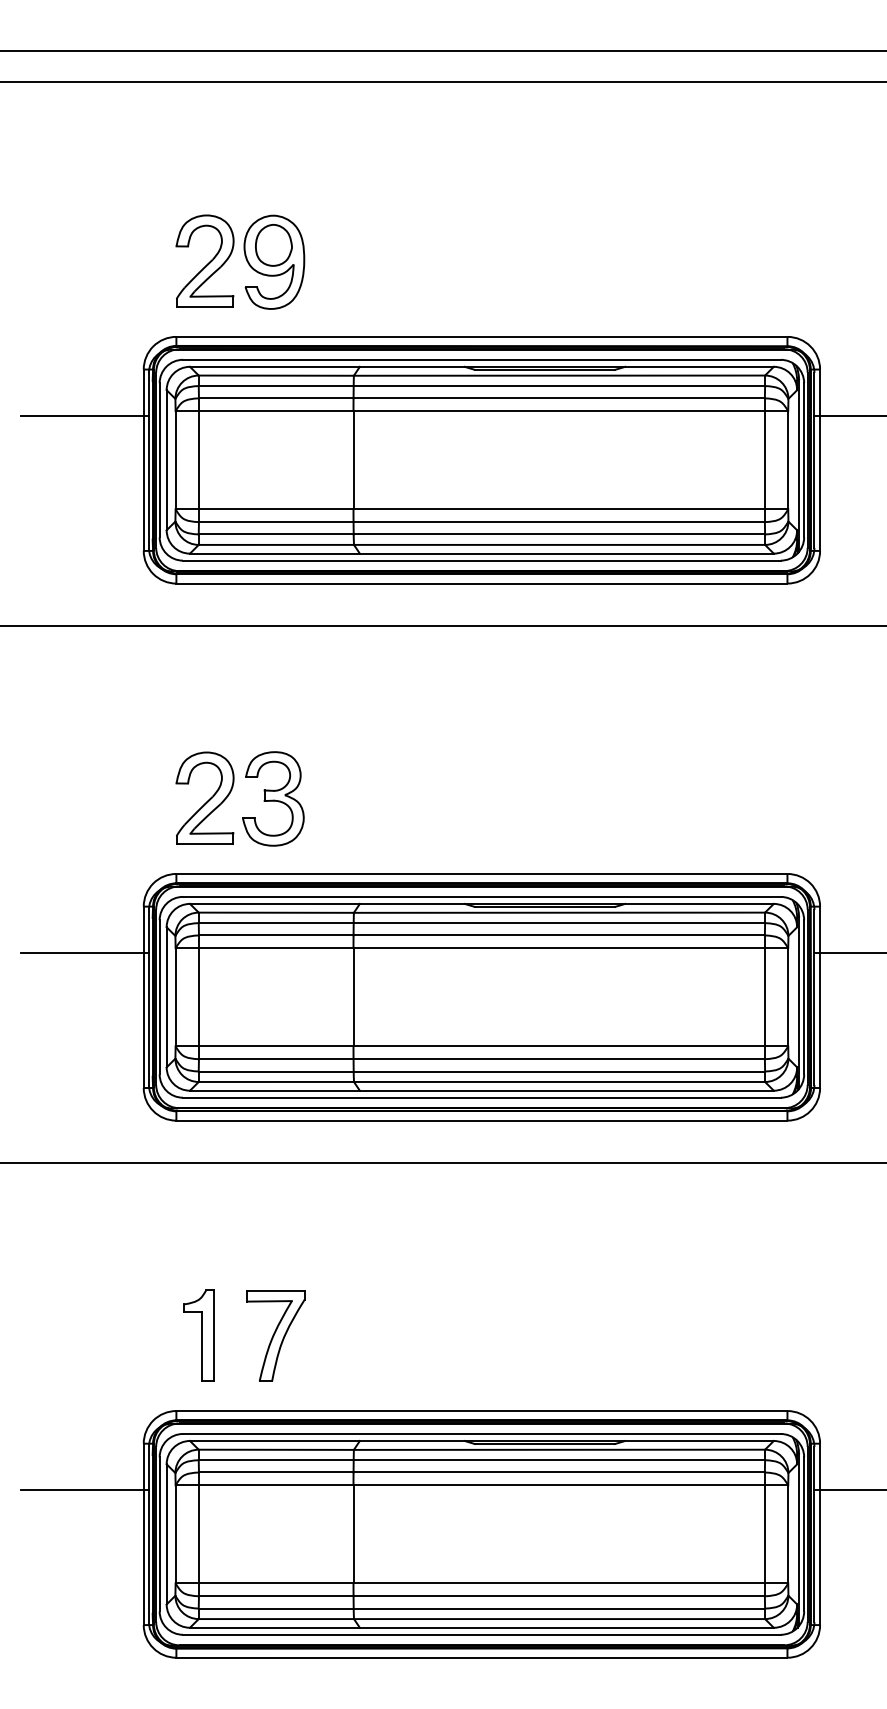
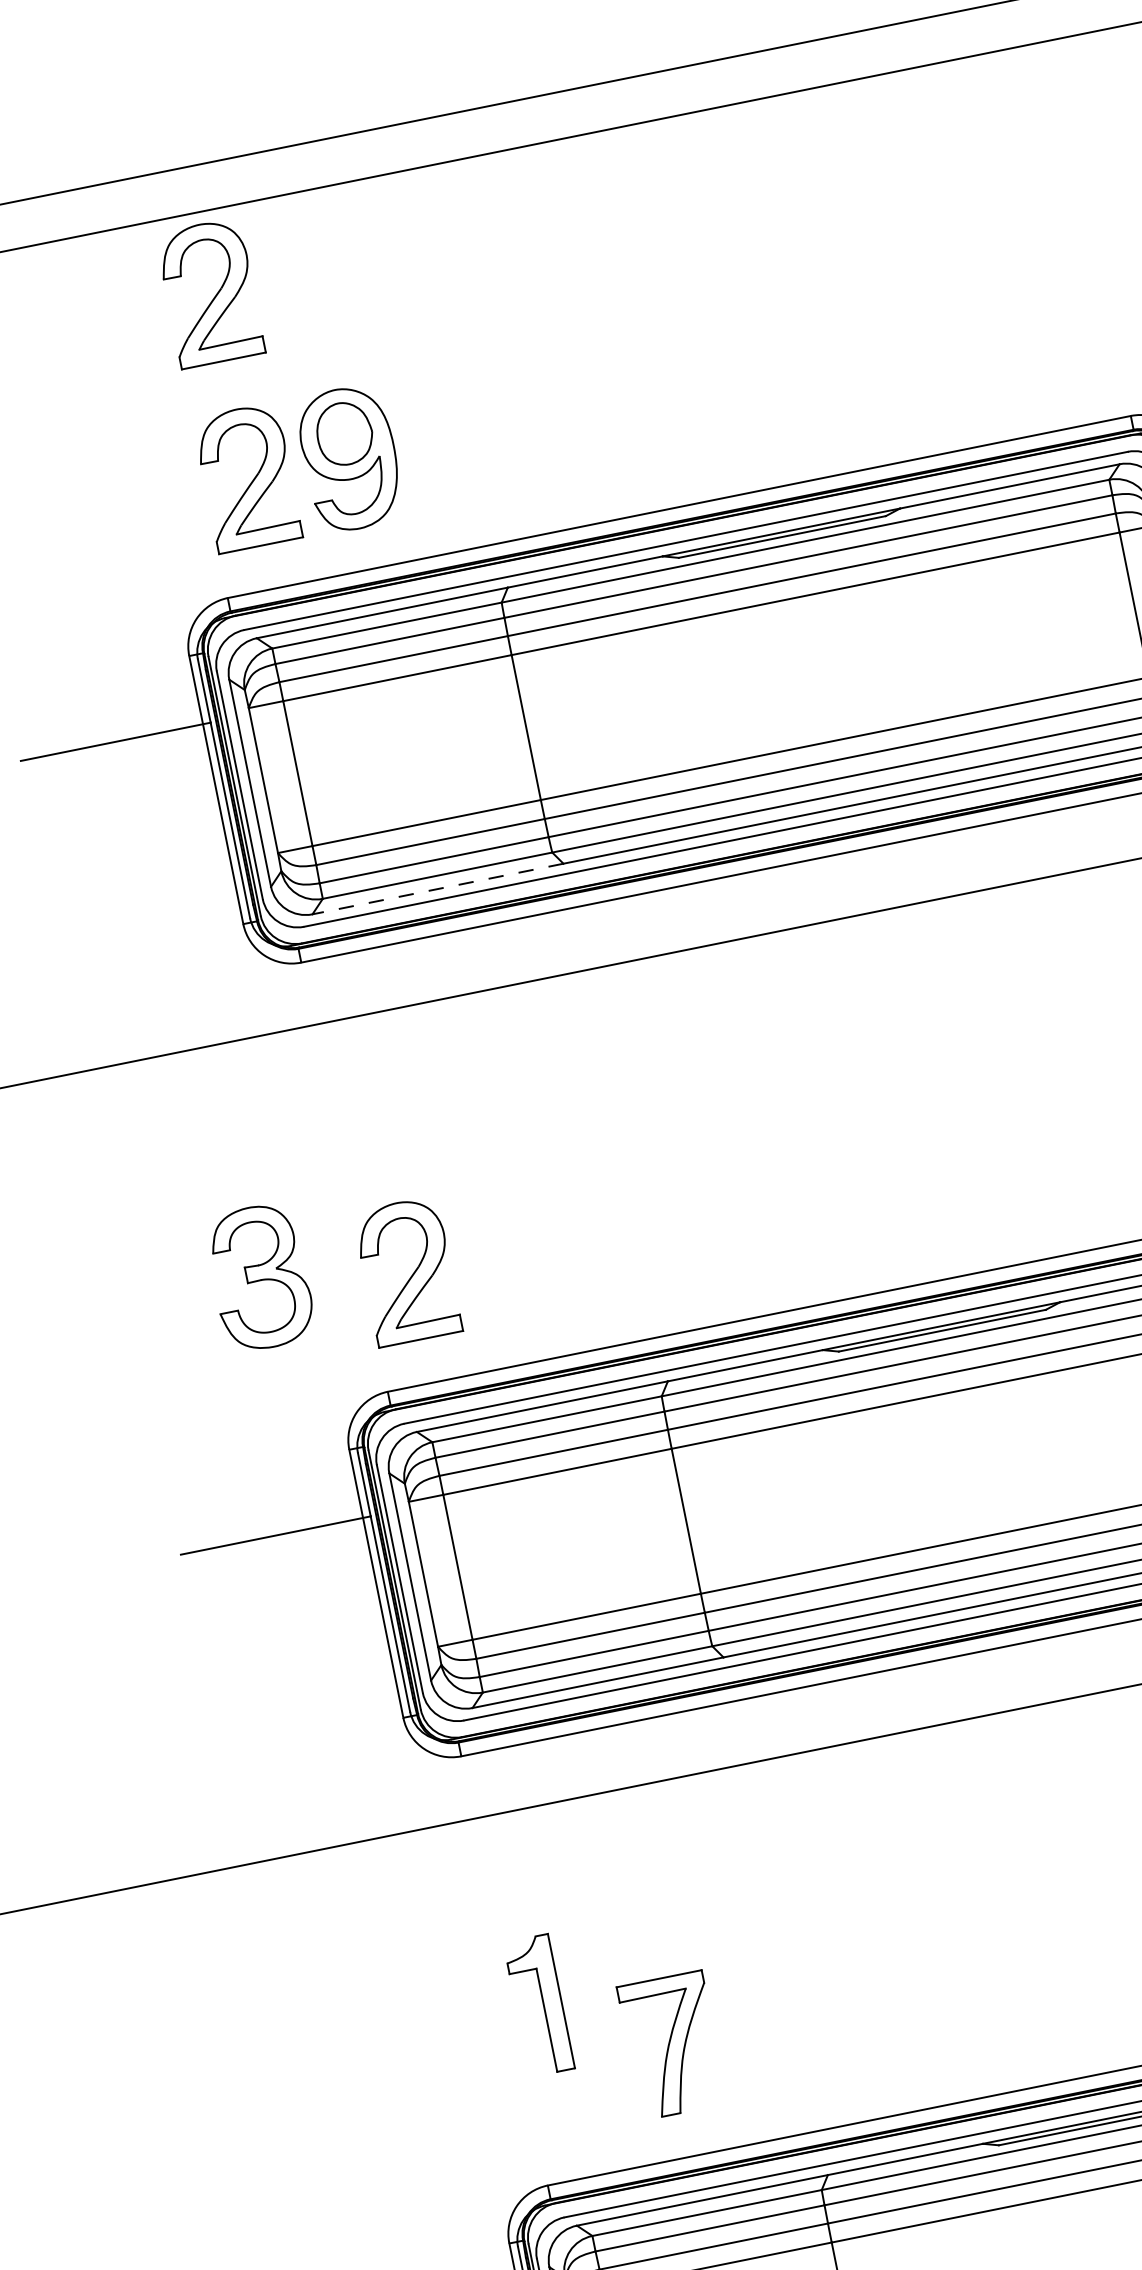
part: (204, 135) -> (209, 292), added
line: (274, 553) -> (437, 888), solid -> dashed
part: (273, 798) -> (260, 1276), moved
part: (198, 1335) -> (537, 2005), moved

